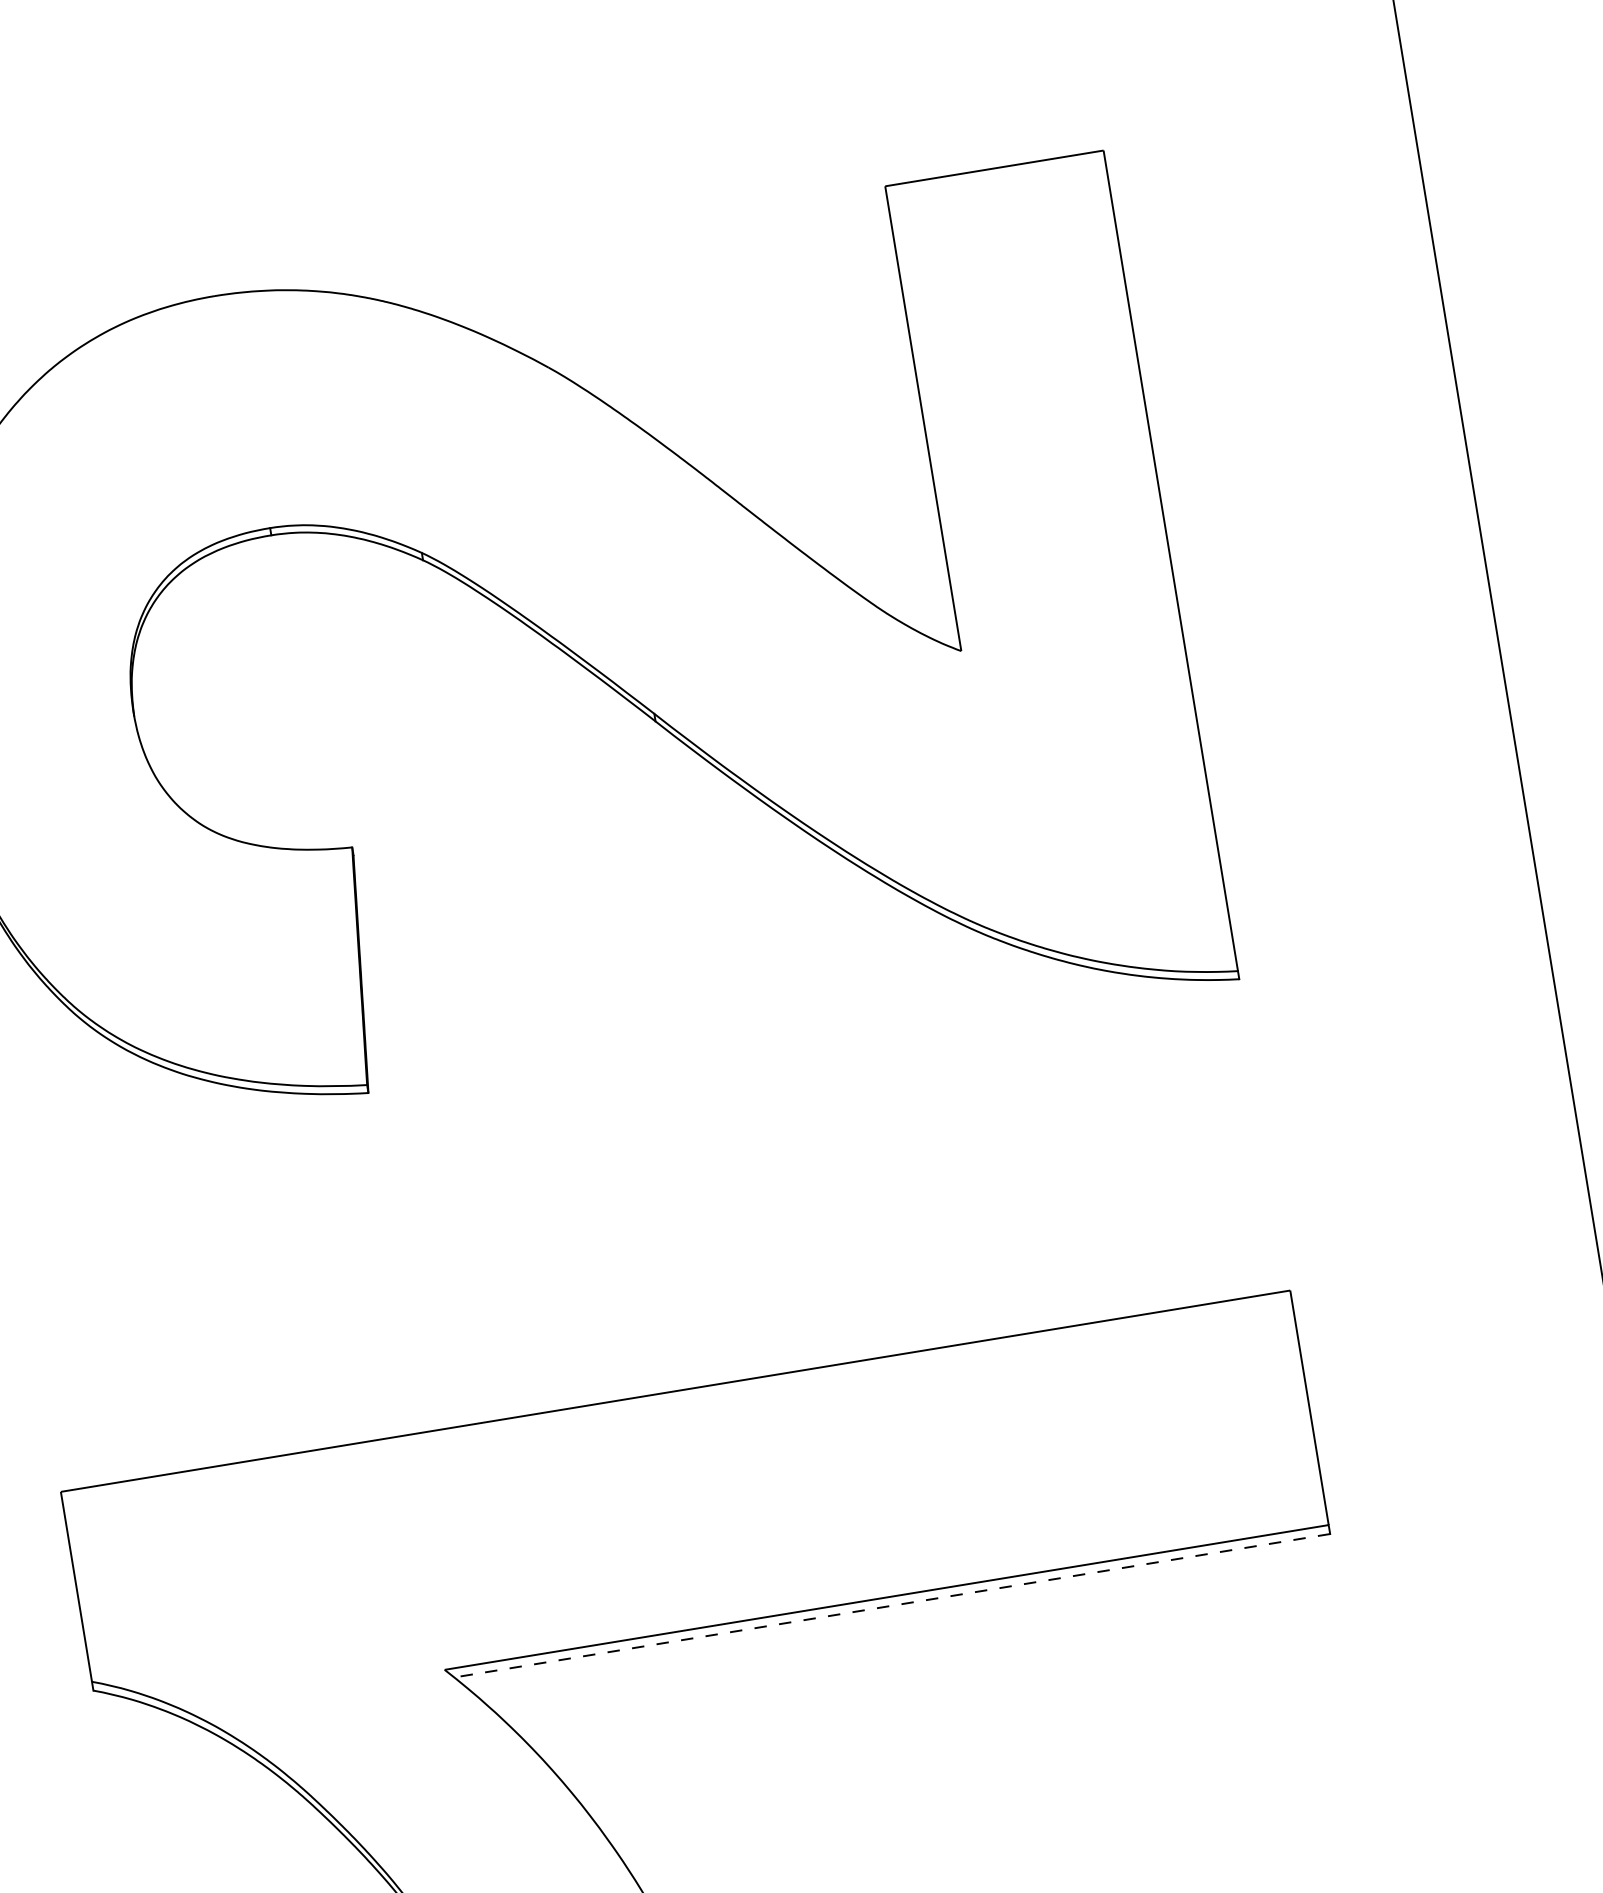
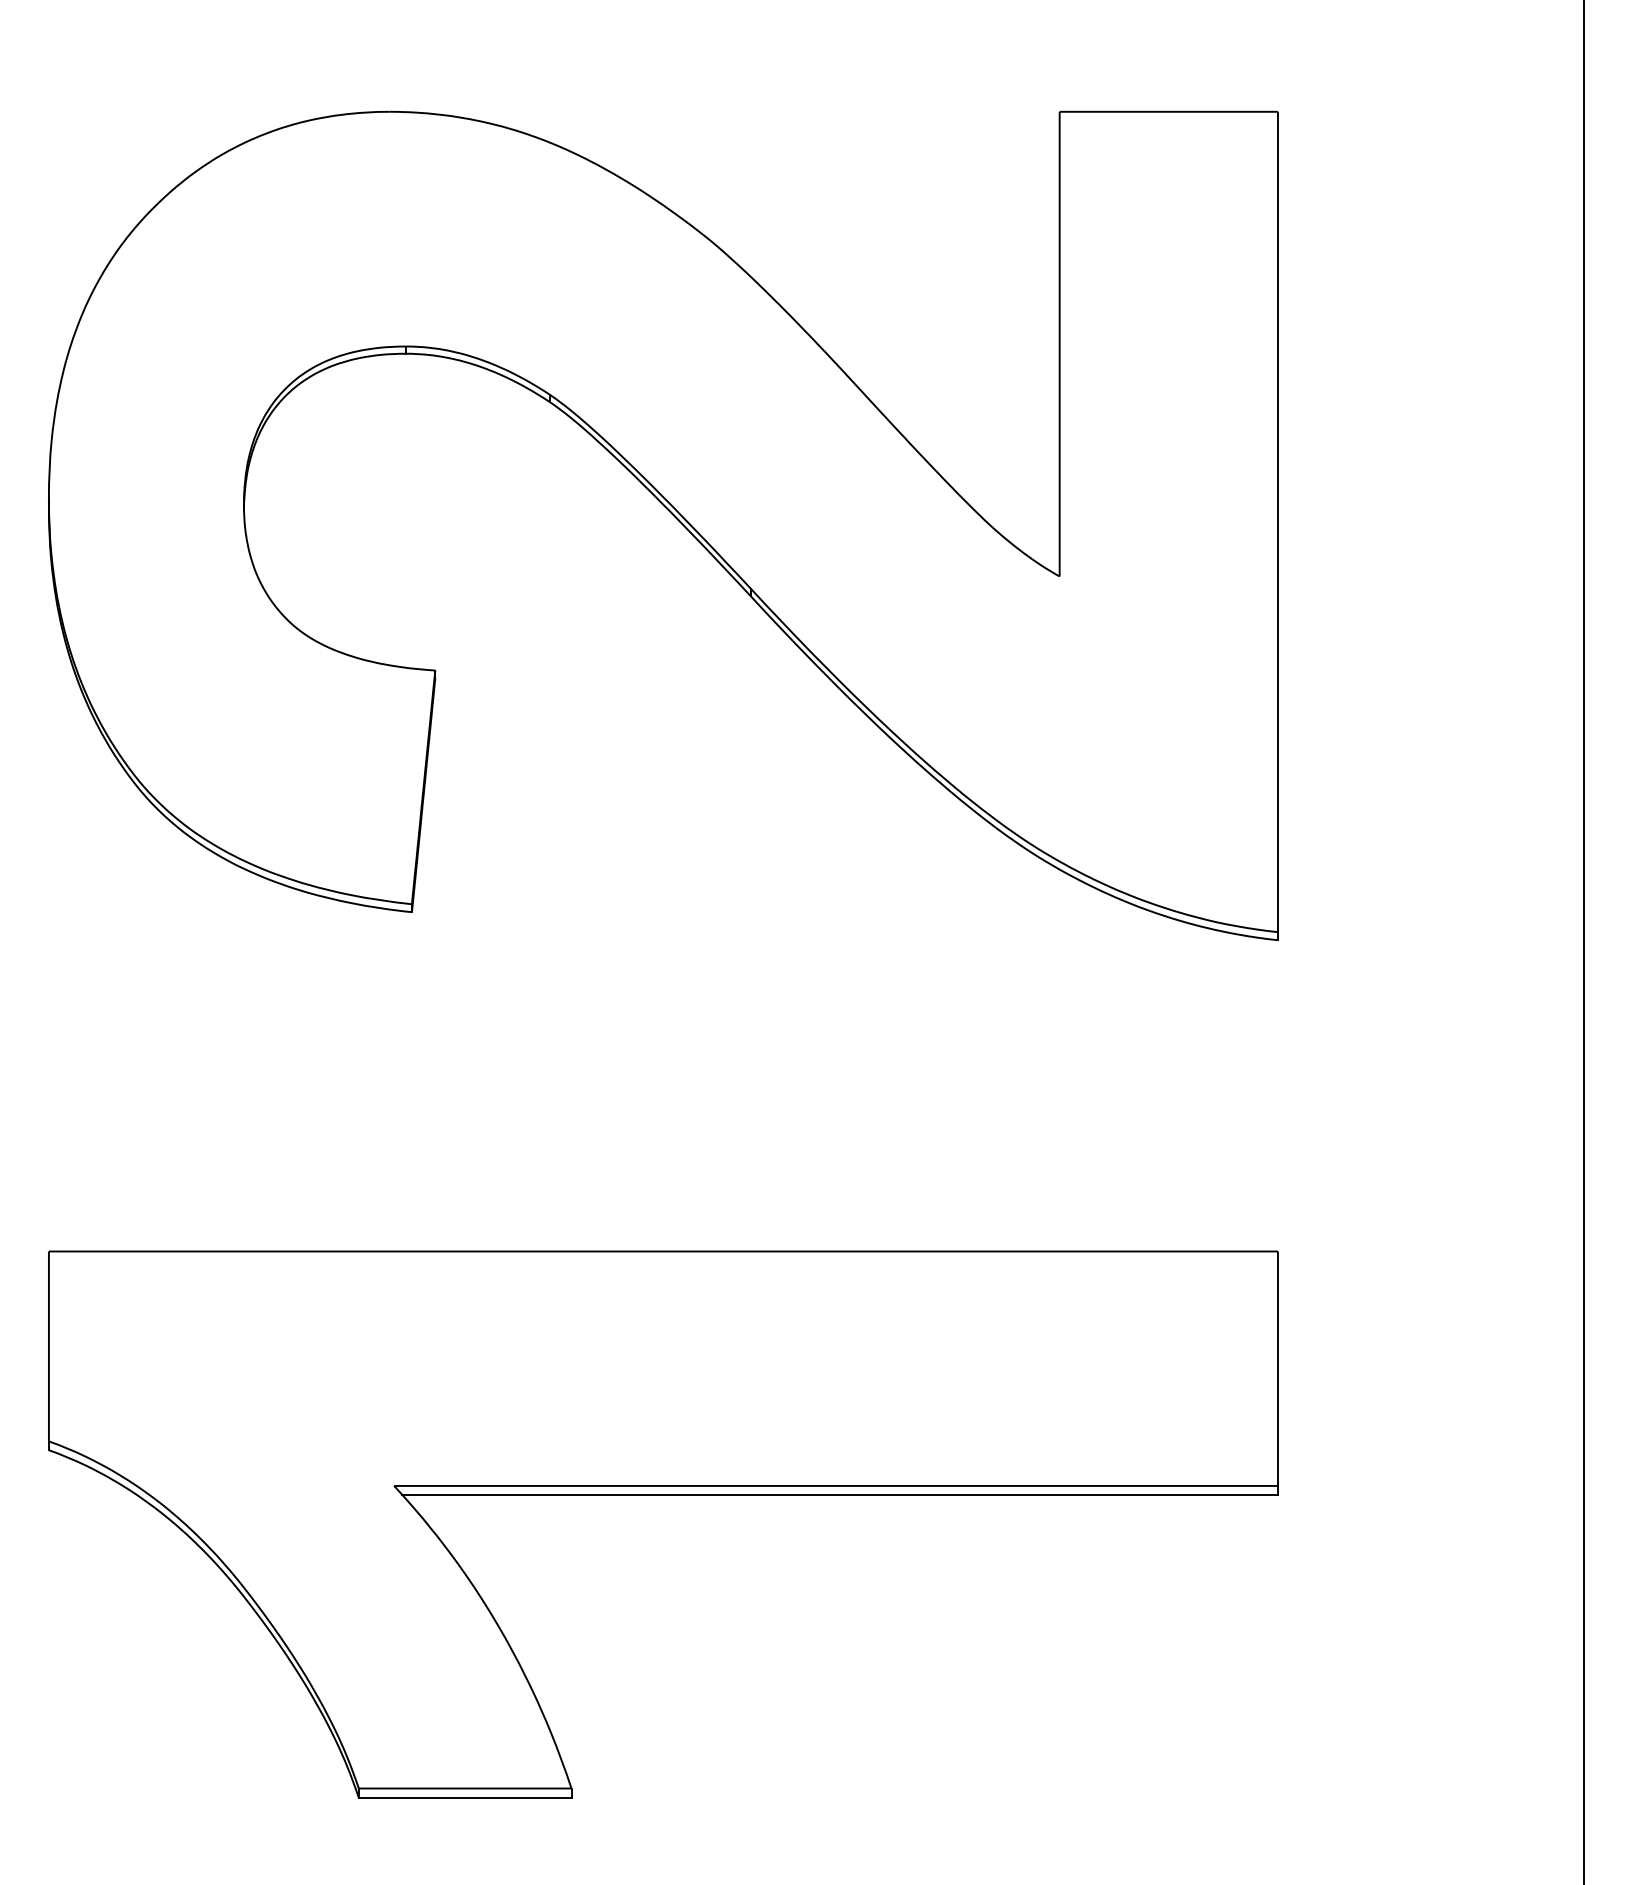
line: (892, 1605) -> (840, 1494), dashed -> solid

